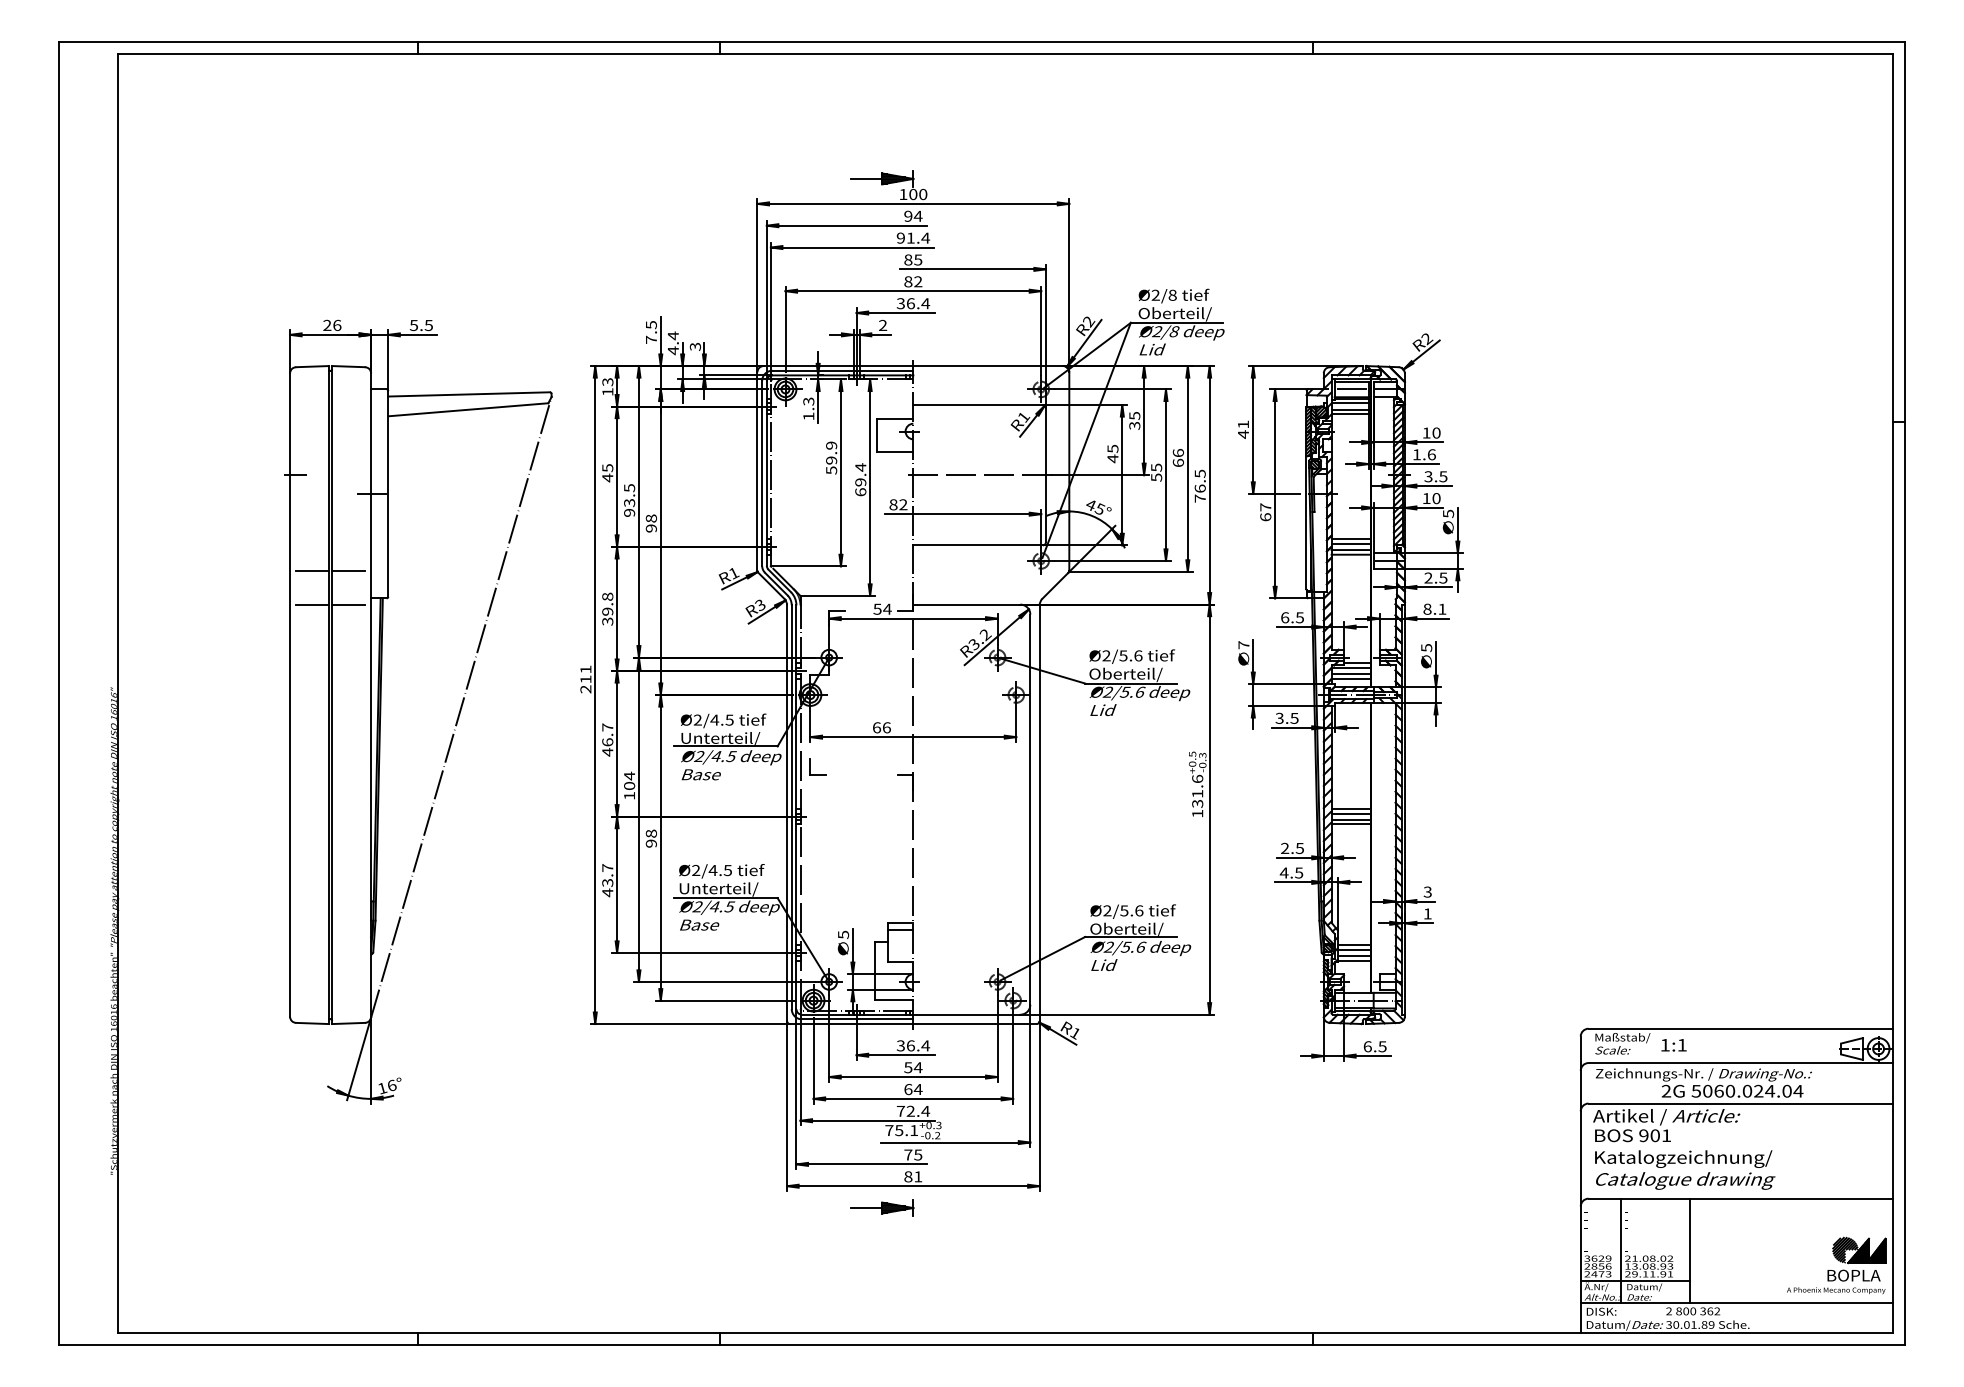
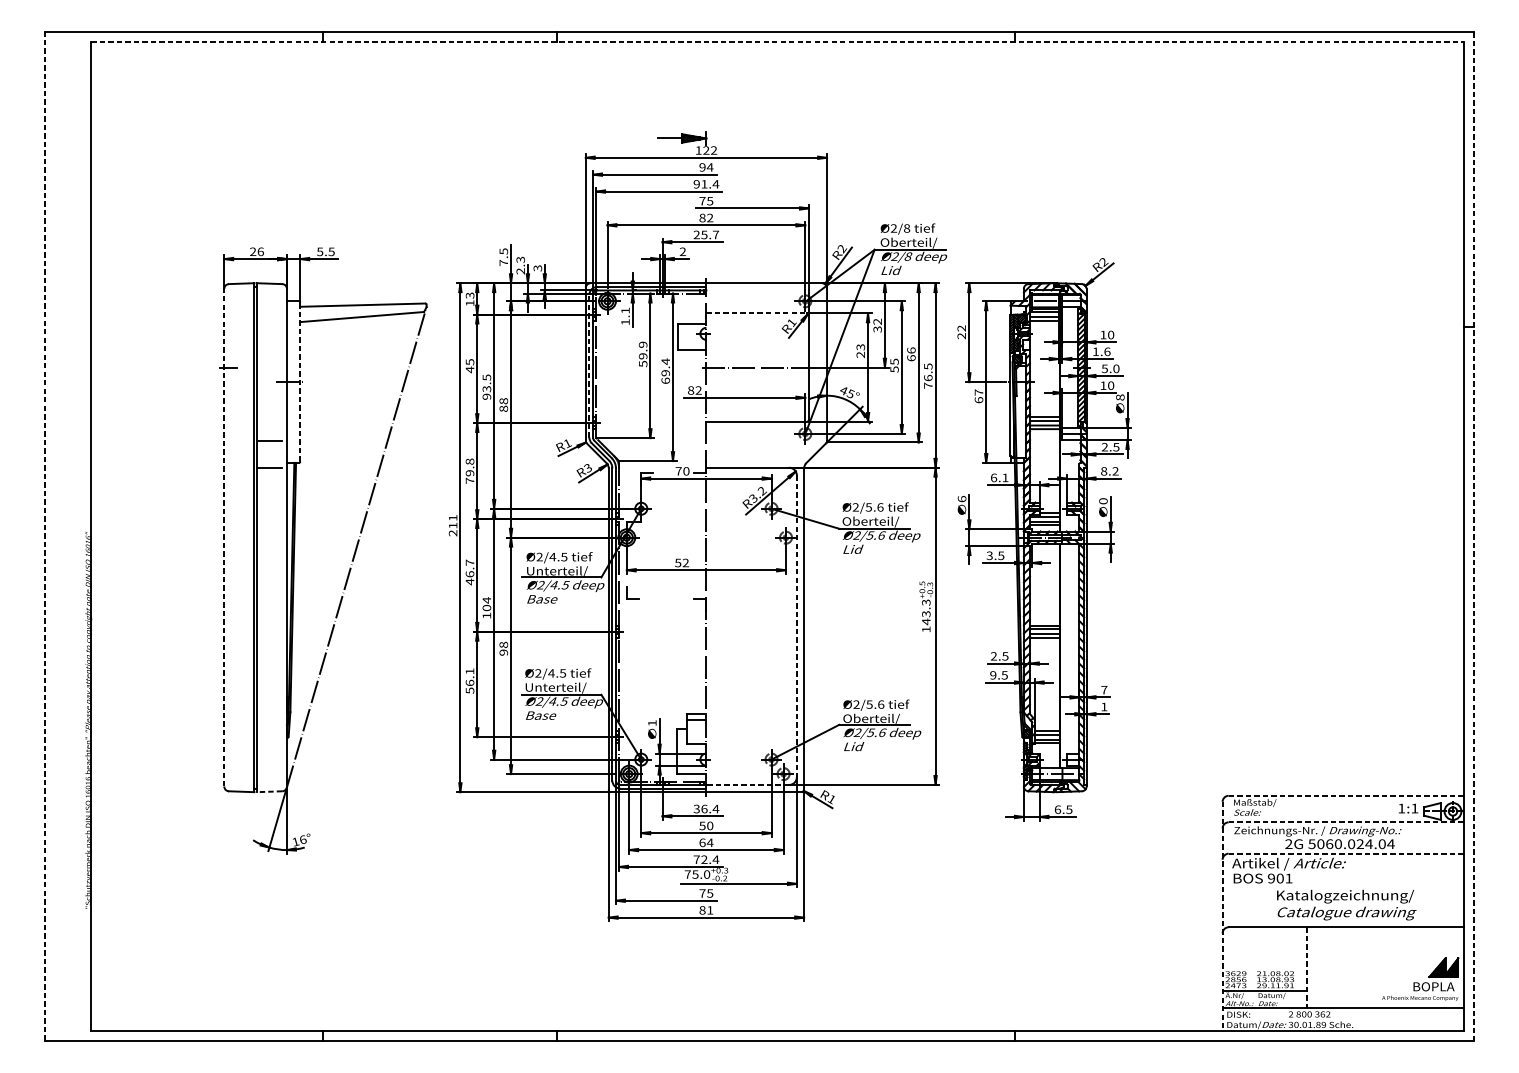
line: (1005, 54) -> (777, 42), solid -> dashed
text: (918, 194) -> (710, 150), 100 -> 122
text: (908, 259) -> (702, 200), 85 -> 75
text: (913, 303) -> (706, 234), 36.4 -> 25.7
text: (672, 343) -> (520, 265), 4.4 -> 2.3
text: (808, 401) -> (625, 310), 1.3 -> 1.1
line: (978, 405) -> (756, 313), solid -> dashed
text: (1134, 415) -> (877, 321), 35 -> 32
text: (1242, 429) -> (960, 332), 41 -> 22
text: (1112, 453) -> (860, 350), 45 -> 23
line: (762, 472) -> (589, 365), solid -> dashed
text: (1436, 476) -> (1111, 368), 3.5 -> 5.0
line: (388, 493) -> (300, 381), solid -> dashed
text: (1448, 513) -> (1120, 397), 5 -> 8
text: (650, 528) -> (503, 408), 98 -> 88
line: (312, 570) -> (241, 441), removed
line: (312, 605) -> (241, 468), removed
text: (882, 608) -> (682, 470), 54 -> 70
text: (1442, 608) -> (1115, 470), 8.1 -> 8.2
text: (1299, 617) -> (1005, 477), 6.5 -> 6.1
text: (607, 621) -> (469, 480), 39.8 -> 79.8
text: (1243, 645) -> (961, 499), 7 -> 6
text: (1426, 647) -> (1103, 500), 5 -> 0
line: (58, 693) -> (45, 536), solid -> dashed
line: (1905, 693) -> (1473, 536), solid -> dashed
line: (290, 695) -> (224, 538), solid -> dashed
text: (881, 727) -> (681, 562), 66 -> 52
text: (1197, 791) -> (926, 612), 131.6 -> 143.3
line: (1030, 810) -> (797, 626), solid -> dashed
text: (1283, 872) -> (992, 674), 4.5 -> 9.5
text: (607, 880) -> (469, 681), 43.7 -> 56.1
text: (1427, 891) -> (1104, 689), 3 -> 7
text: (843, 934) -> (652, 722), 5 -> 1
line: (966, 1014) -> (747, 784), solid -> dashed
line: (348, 1023) -> (269, 791), solid -> dashed
line: (1740, 1028) -> (1346, 795), solid -> dashed
text: (1673, 1045) -> (1408, 808), moved
line: (1740, 1063) -> (1346, 822), solid -> dashed
text: (917, 1067) -> (709, 825), 54 -> 50
line: (1740, 1103) -> (1346, 853), solid -> dashed
text: (914, 1130) -> (707, 874), 75.1 -> 75.0
text: (1685, 1169) -> (1346, 904), moved
line: (1580, 1185) -> (1222, 917), solid -> dashed
part: (882, 1207) -> (682, 934), removed
line: (1621, 1250) -> (1254, 967), removed
hatch: (1845, 1250) -> (1427, 967), removed
line: (1689, 1251) -> (1306, 968), solid -> dashed

